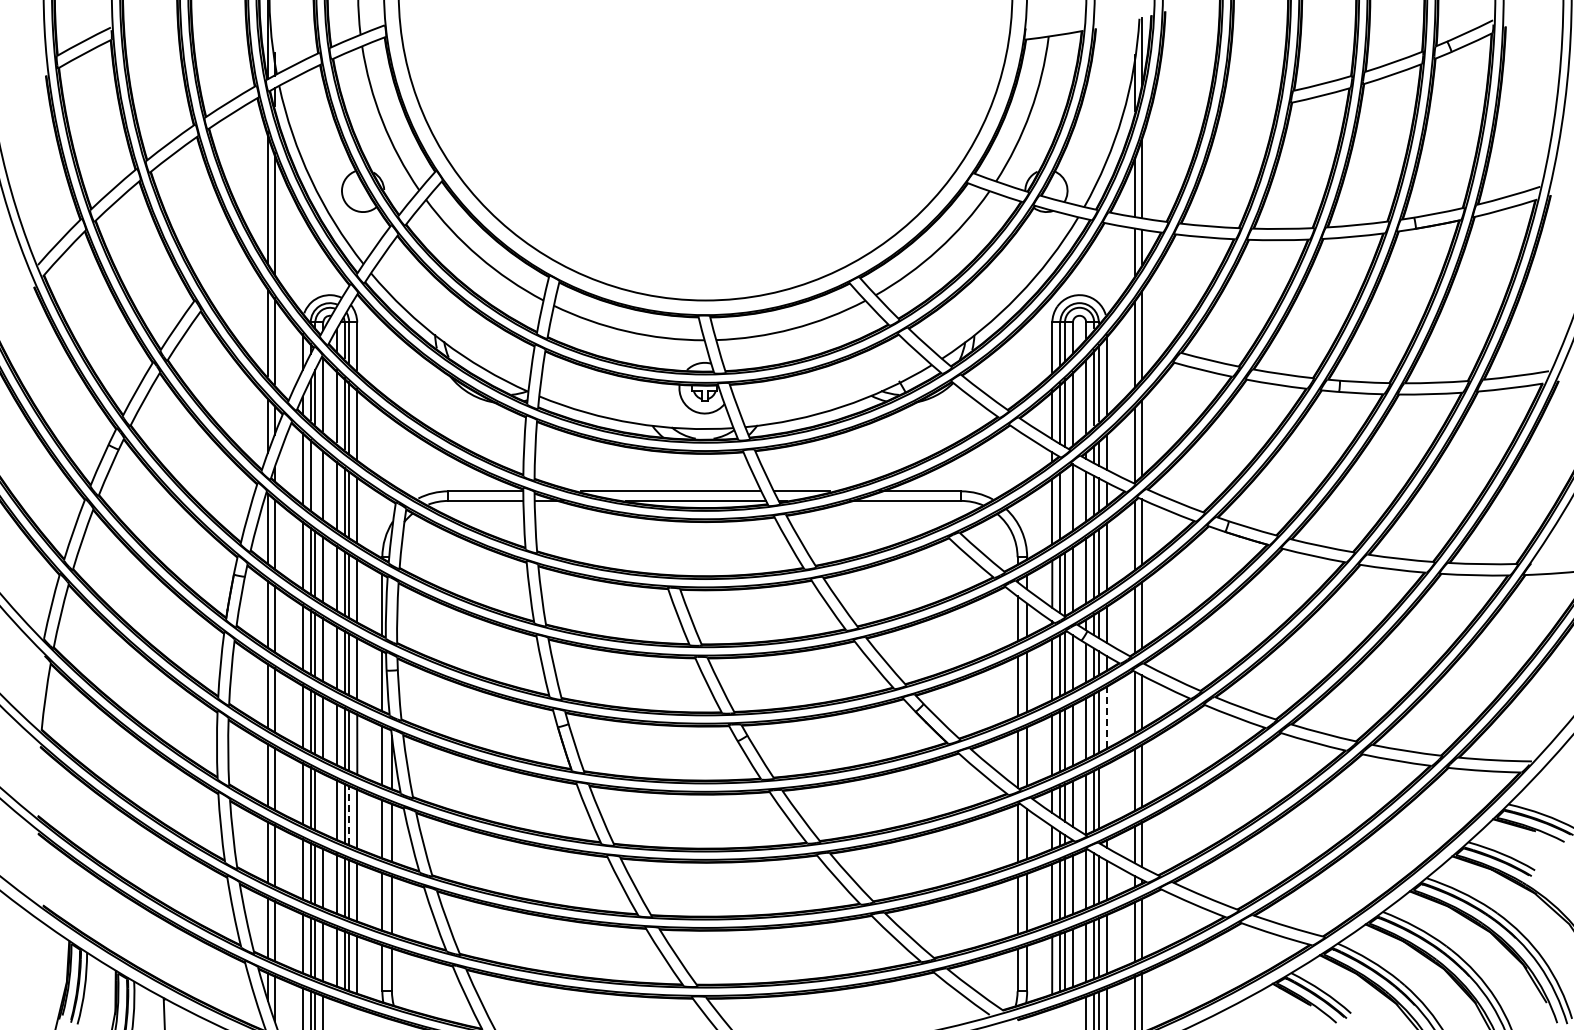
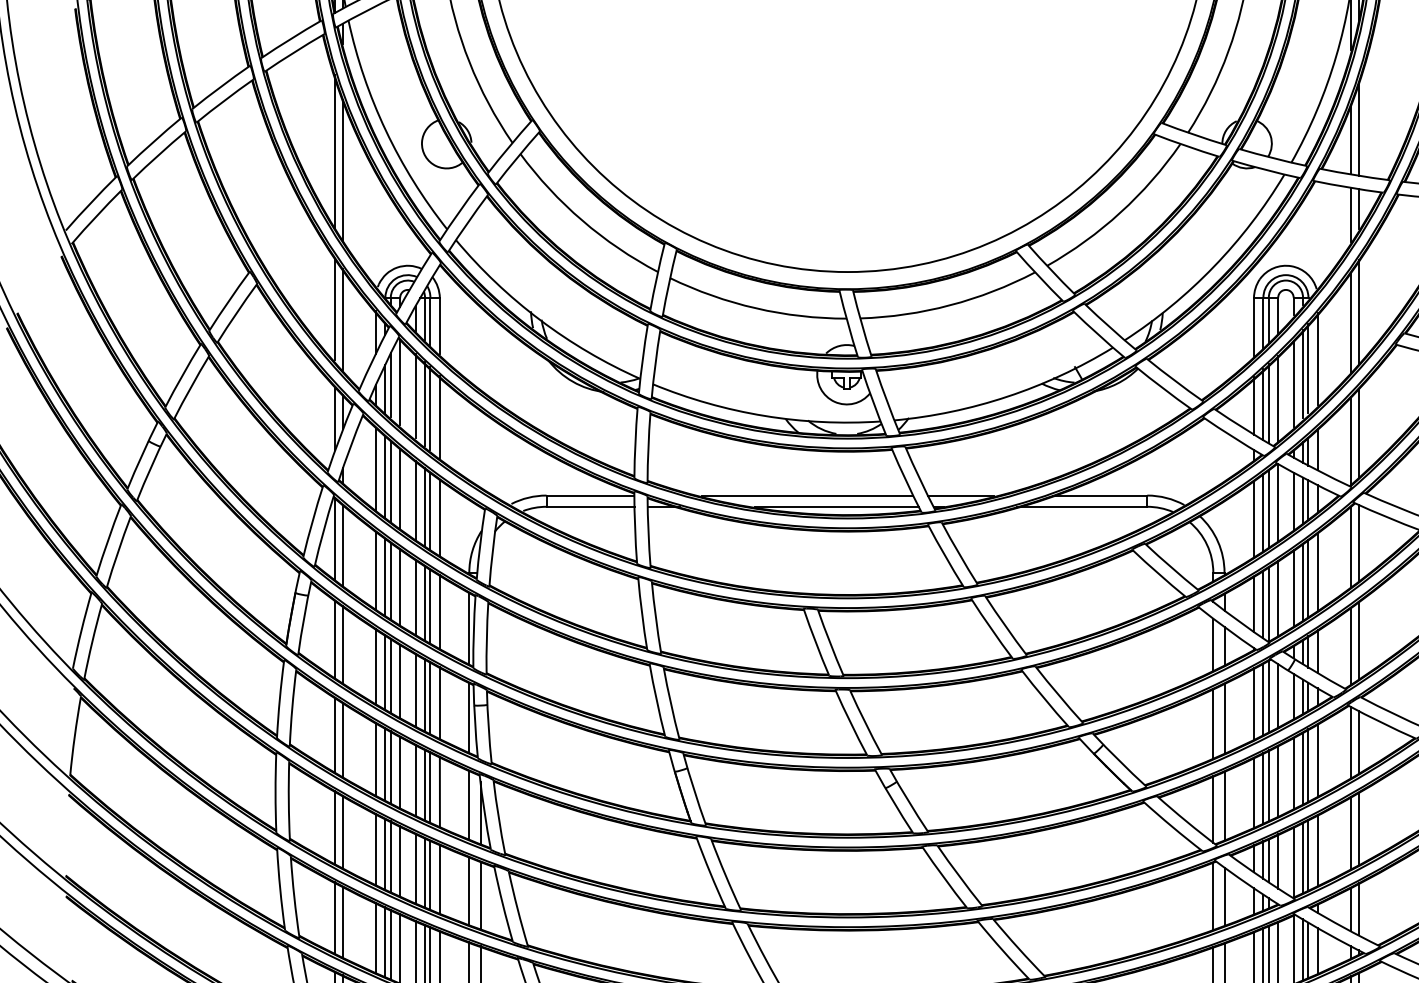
line: (315, 479) -> (390, 481), added
line: (1064, 502) -> (1268, 508), added
line: (1106, 717) -> (1317, 760), dashed -> solid
line: (1106, 794) -> (1317, 850), added
line: (323, 803) -> (400, 861), added
line: (349, 815) -> (430, 875), dashed -> solid

